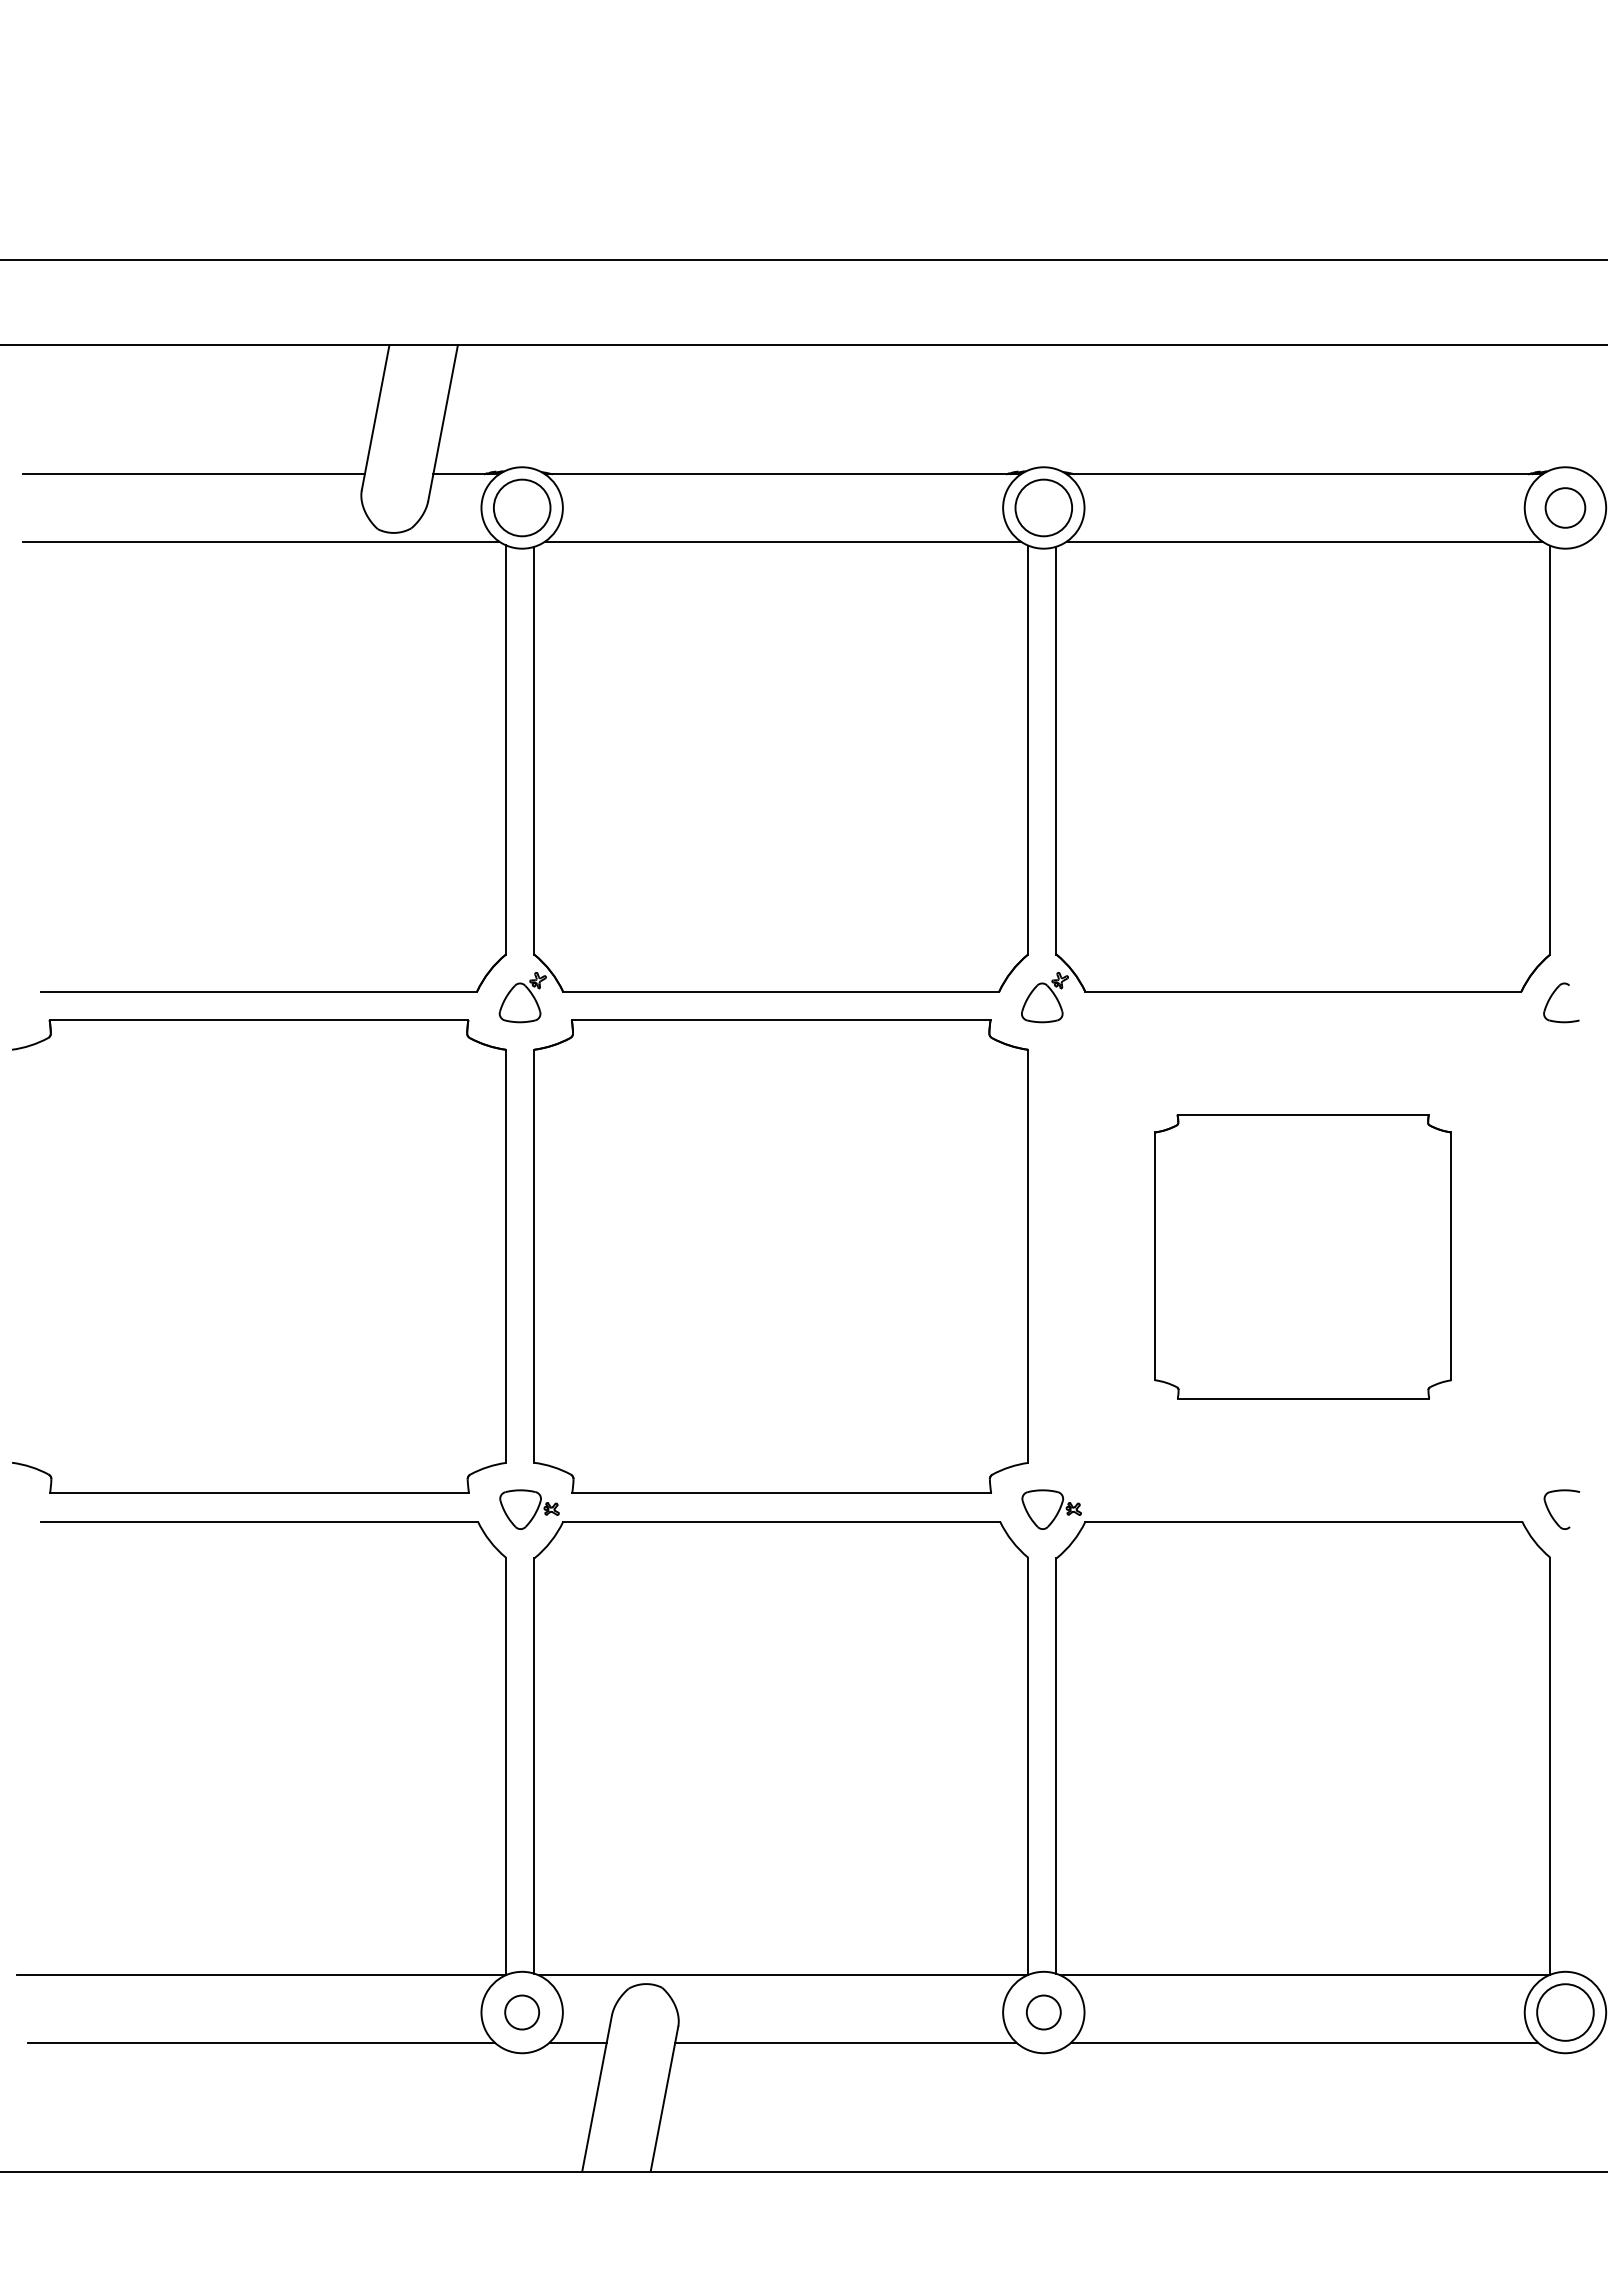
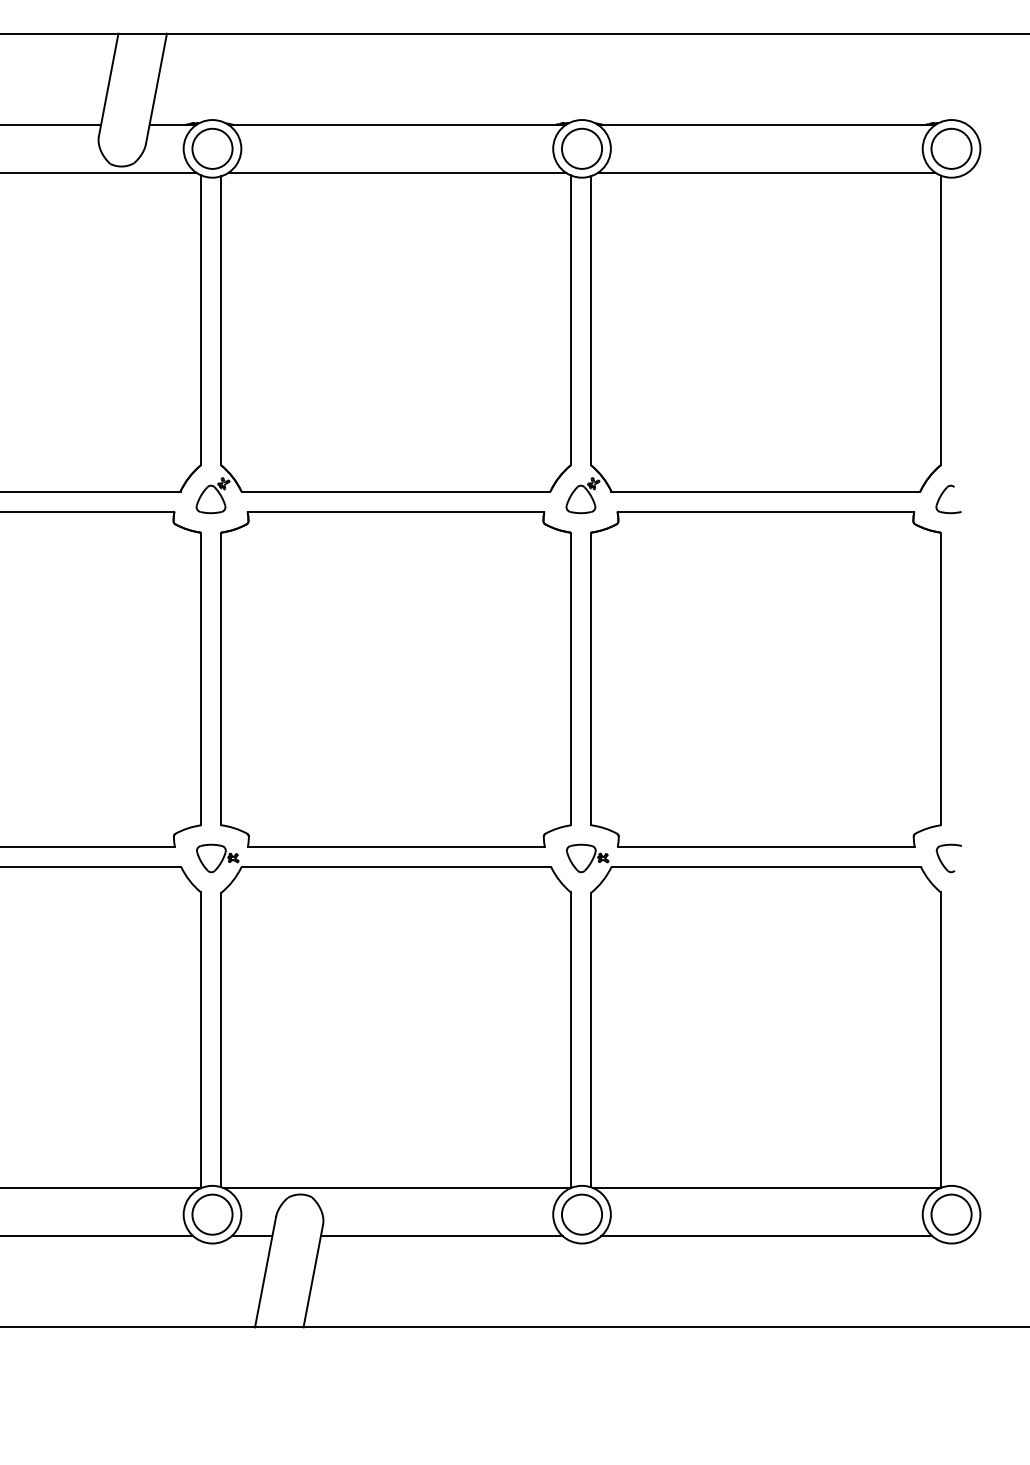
circle: (1565, 507) -> (951, 148), size x1.43
part: (1302, 1256) -> (765, 679), size x1.67
circle: (521, 2012) -> (212, 1214), size x1.67
circle: (1043, 2012) -> (581, 1214), size x1.67

